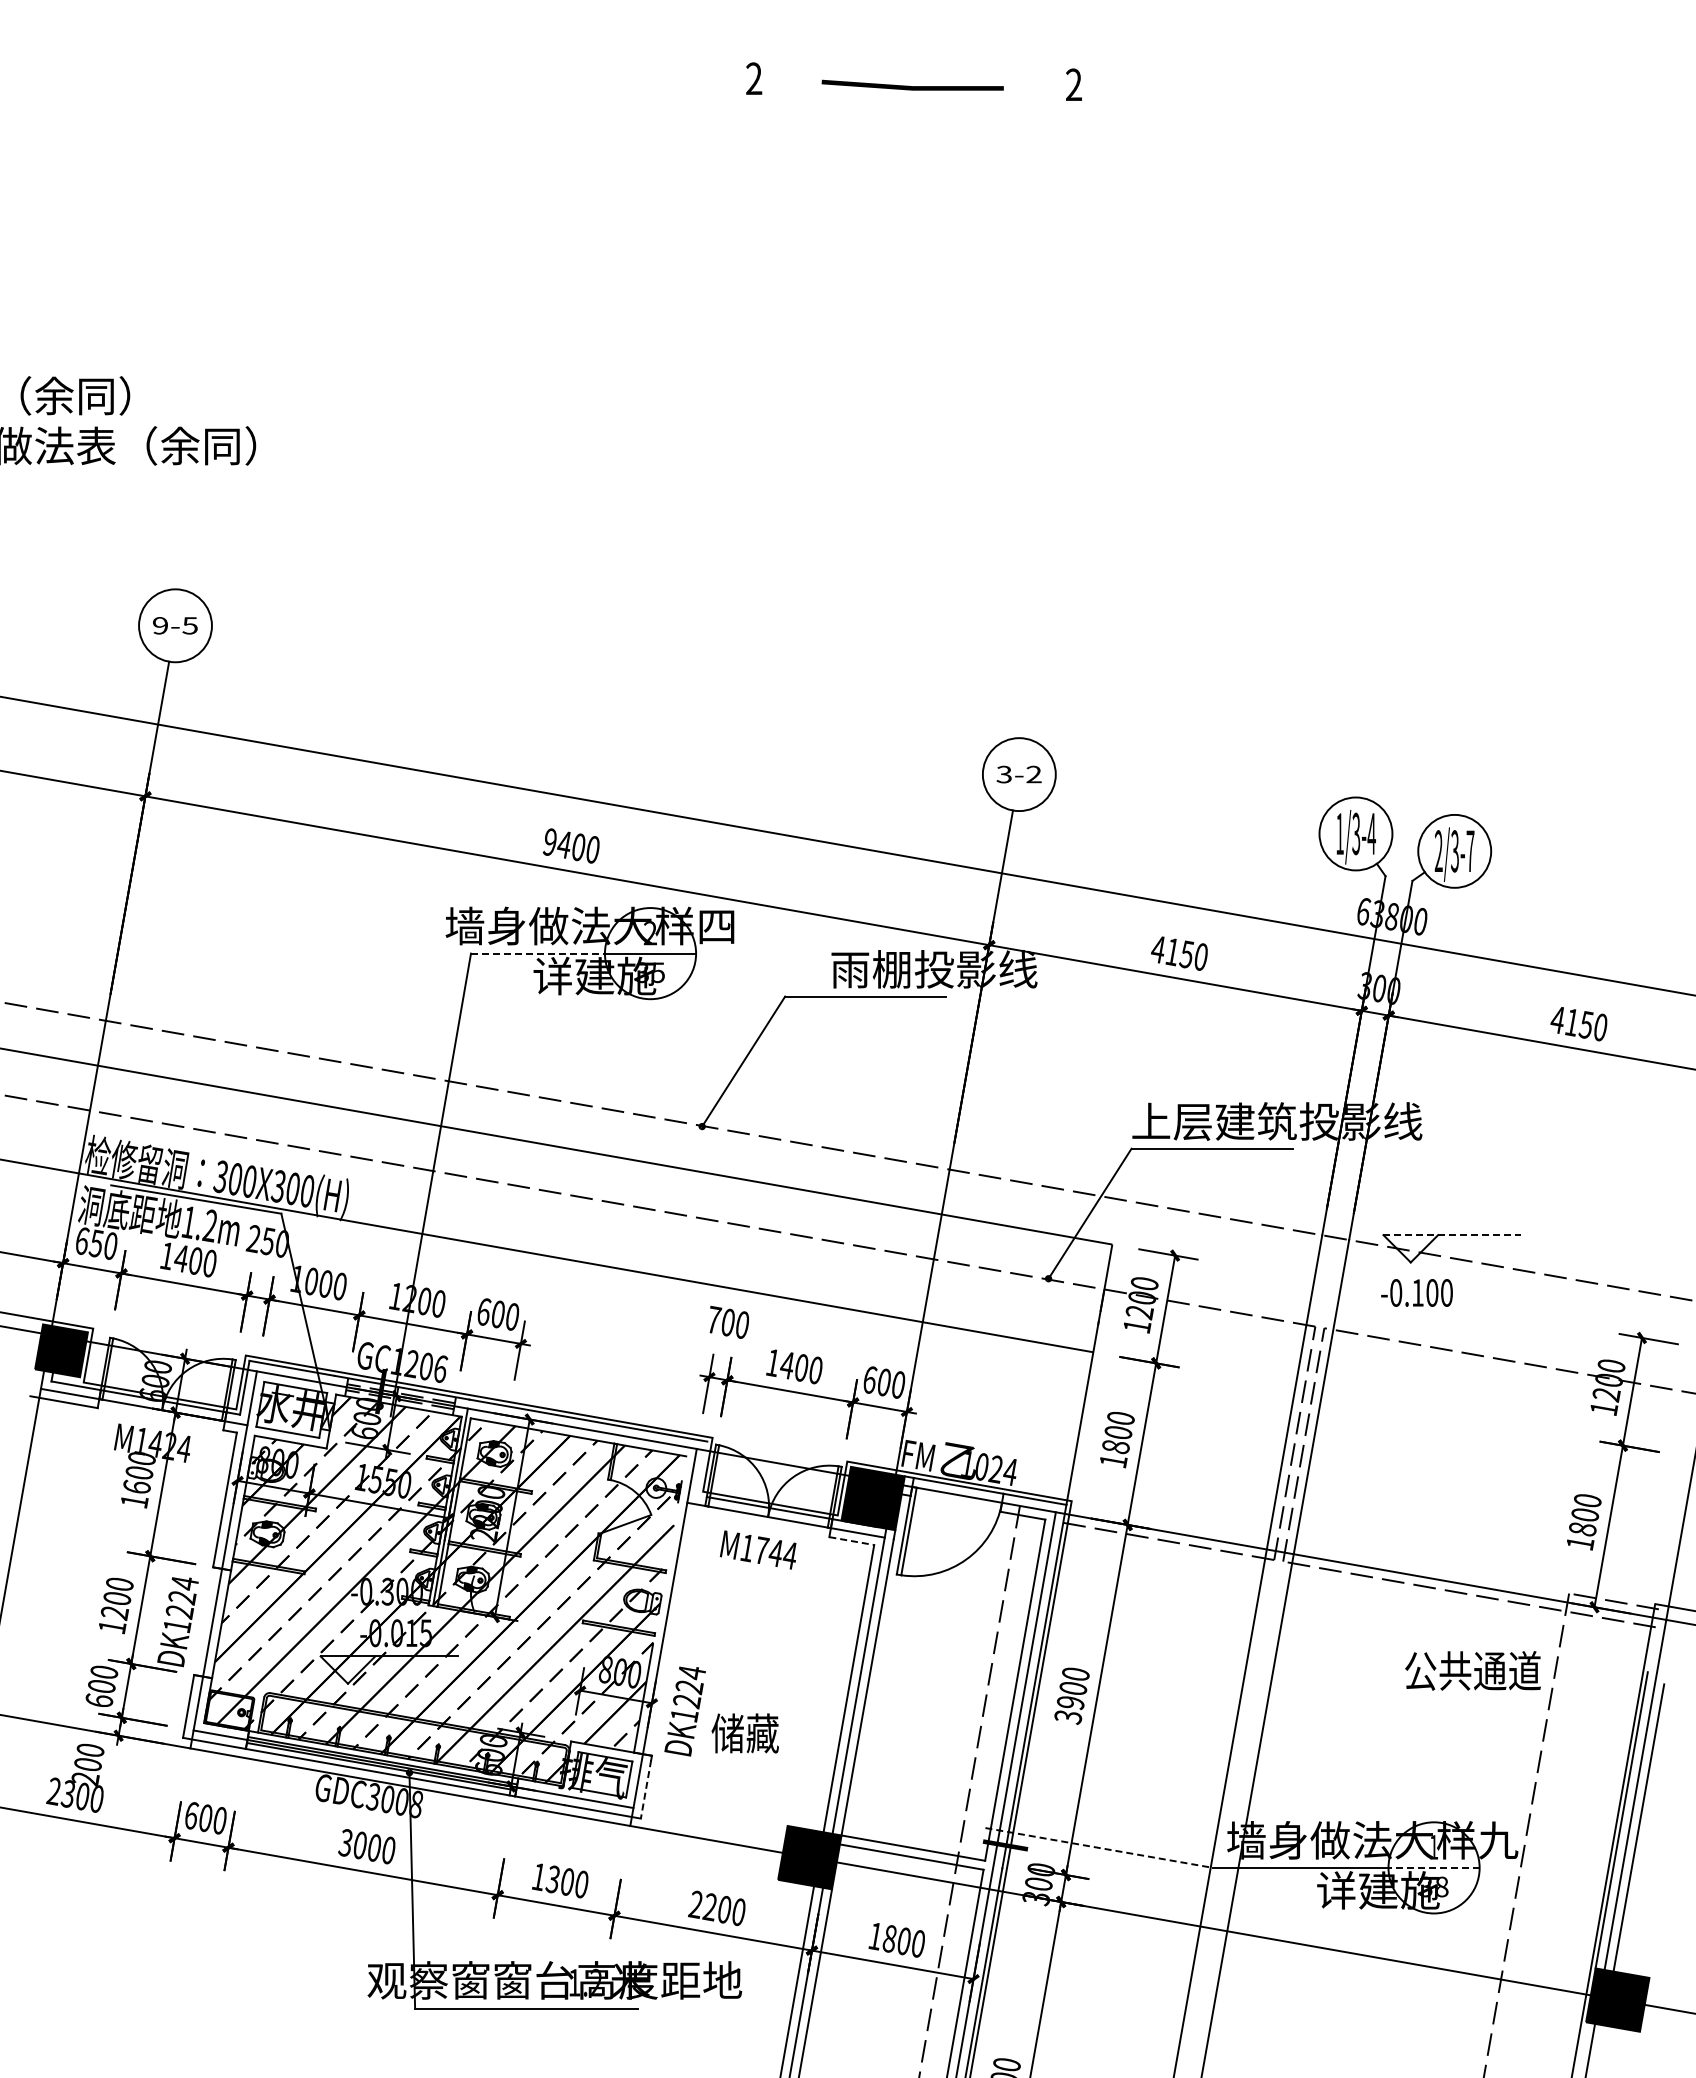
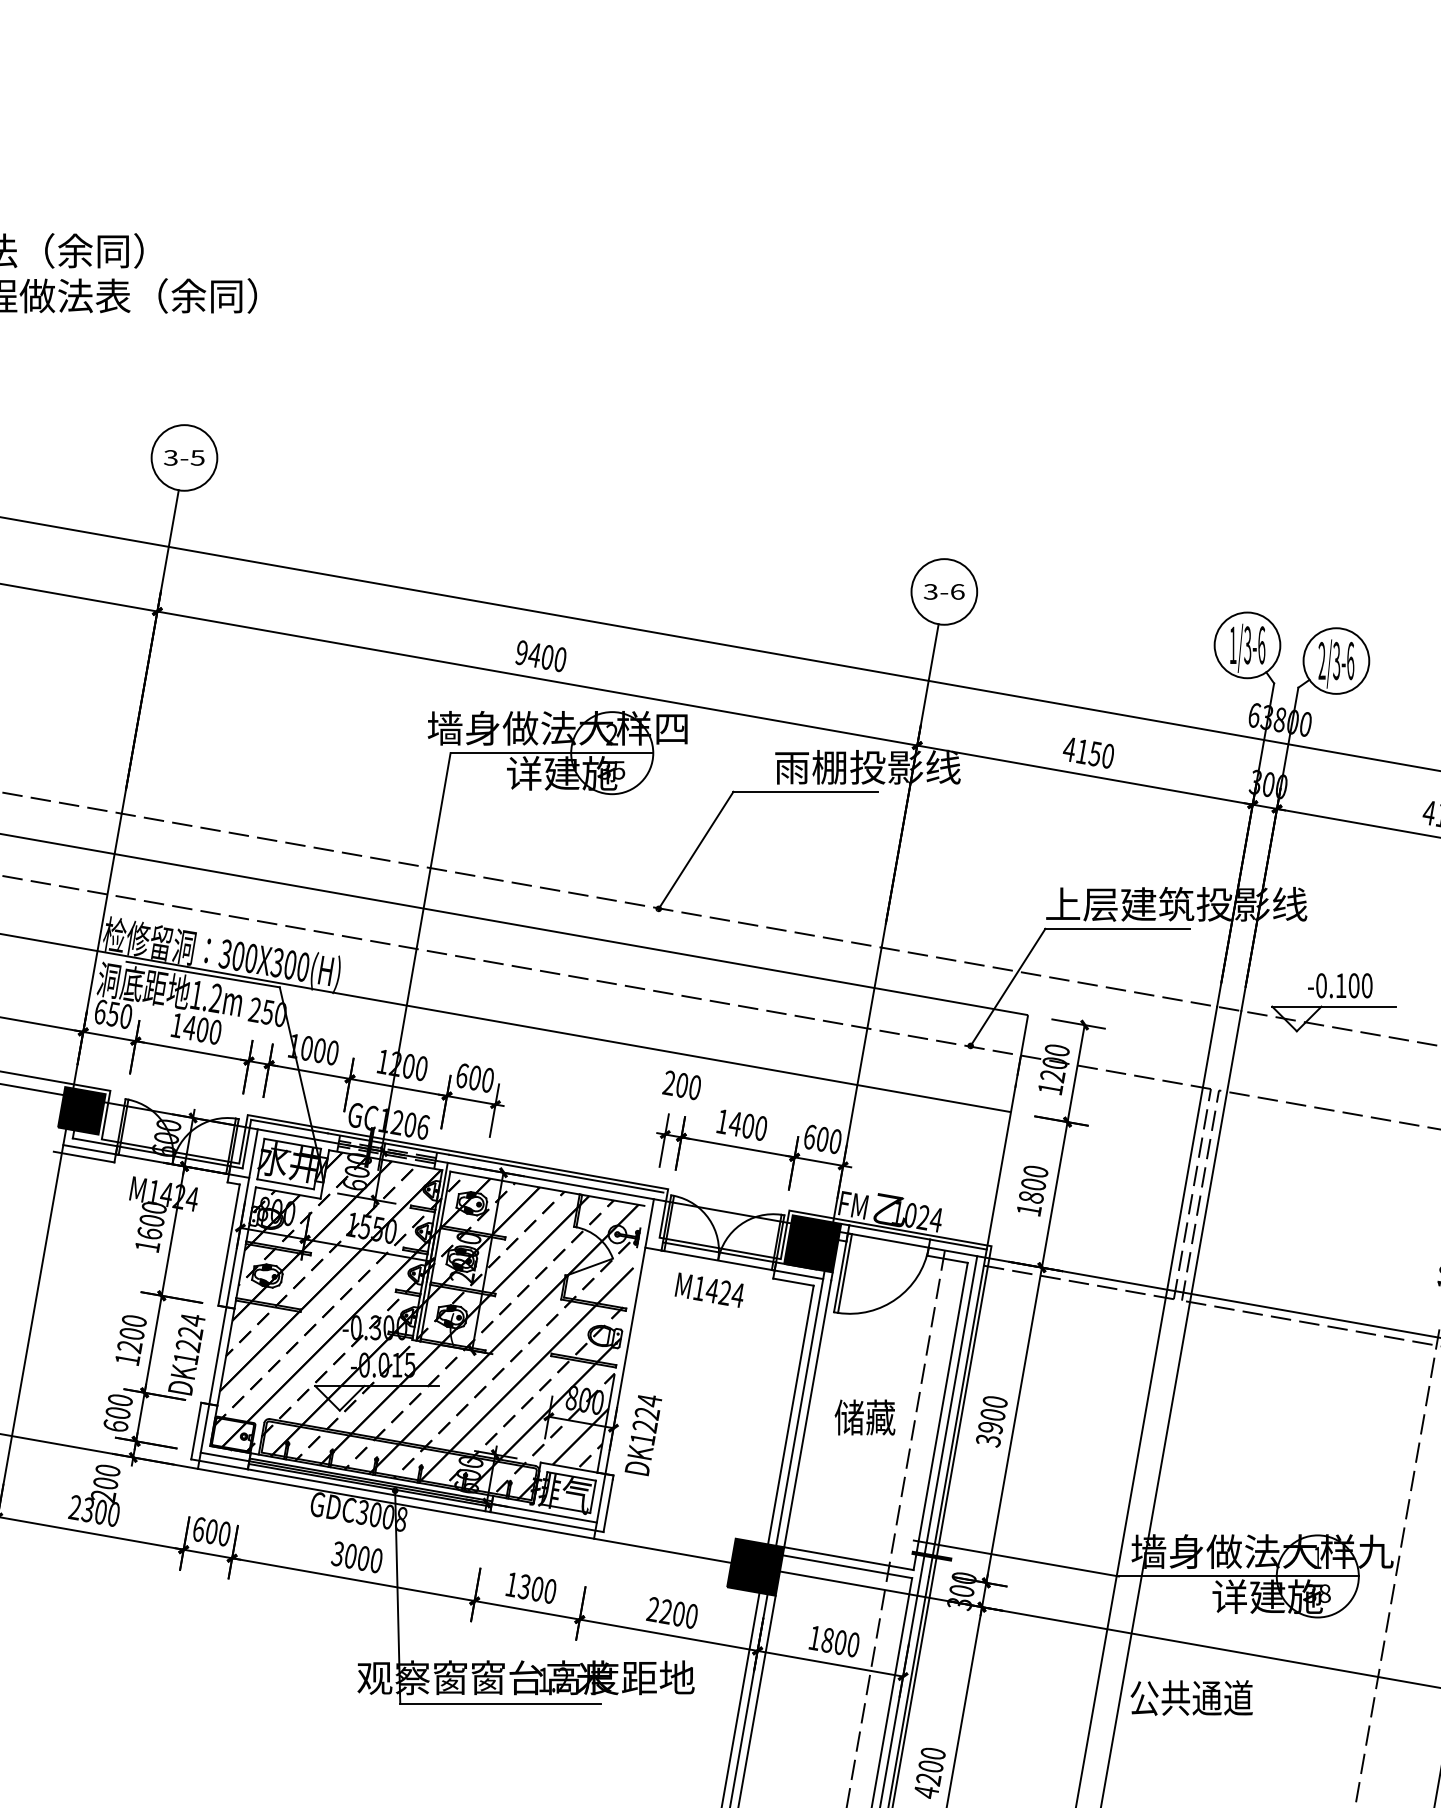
text: (159, 625) -> (170, 457), 9-5 -> 3-5
text: (1033, 774) -> (957, 591), 3-2 -> 3-6
text: (1371, 833) -> (1261, 644), 1/3-4 -> 1/3-6
text: (1470, 851) -> (1350, 661), 2/3-7 -> 2/3-6
line: (537, 953) -> (510, 753), dashed -> solid
line: (1452, 1235) -> (1334, 1006), dashed -> solid
text: (1416, 1292) -> (1339, 985), moved
text: (713, 1319) -> (668, 1082), 700 -> 200
line: (851, 1541) -> (793, 1282), dashed -> solid
text: (768, 1551) -> (718, 1291), M1744 -> M1424
text: (1472, 1670) -> (1191, 1697), moved
text: (744, 1733) -> (864, 1417), moved
line: (646, 1789) -> (608, 1505), dashed -> solid
line: (1099, 1847) -> (1016, 1558), dashed -> solid
line: (1434, 1867) -> (1318, 1576), dashed -> solid

